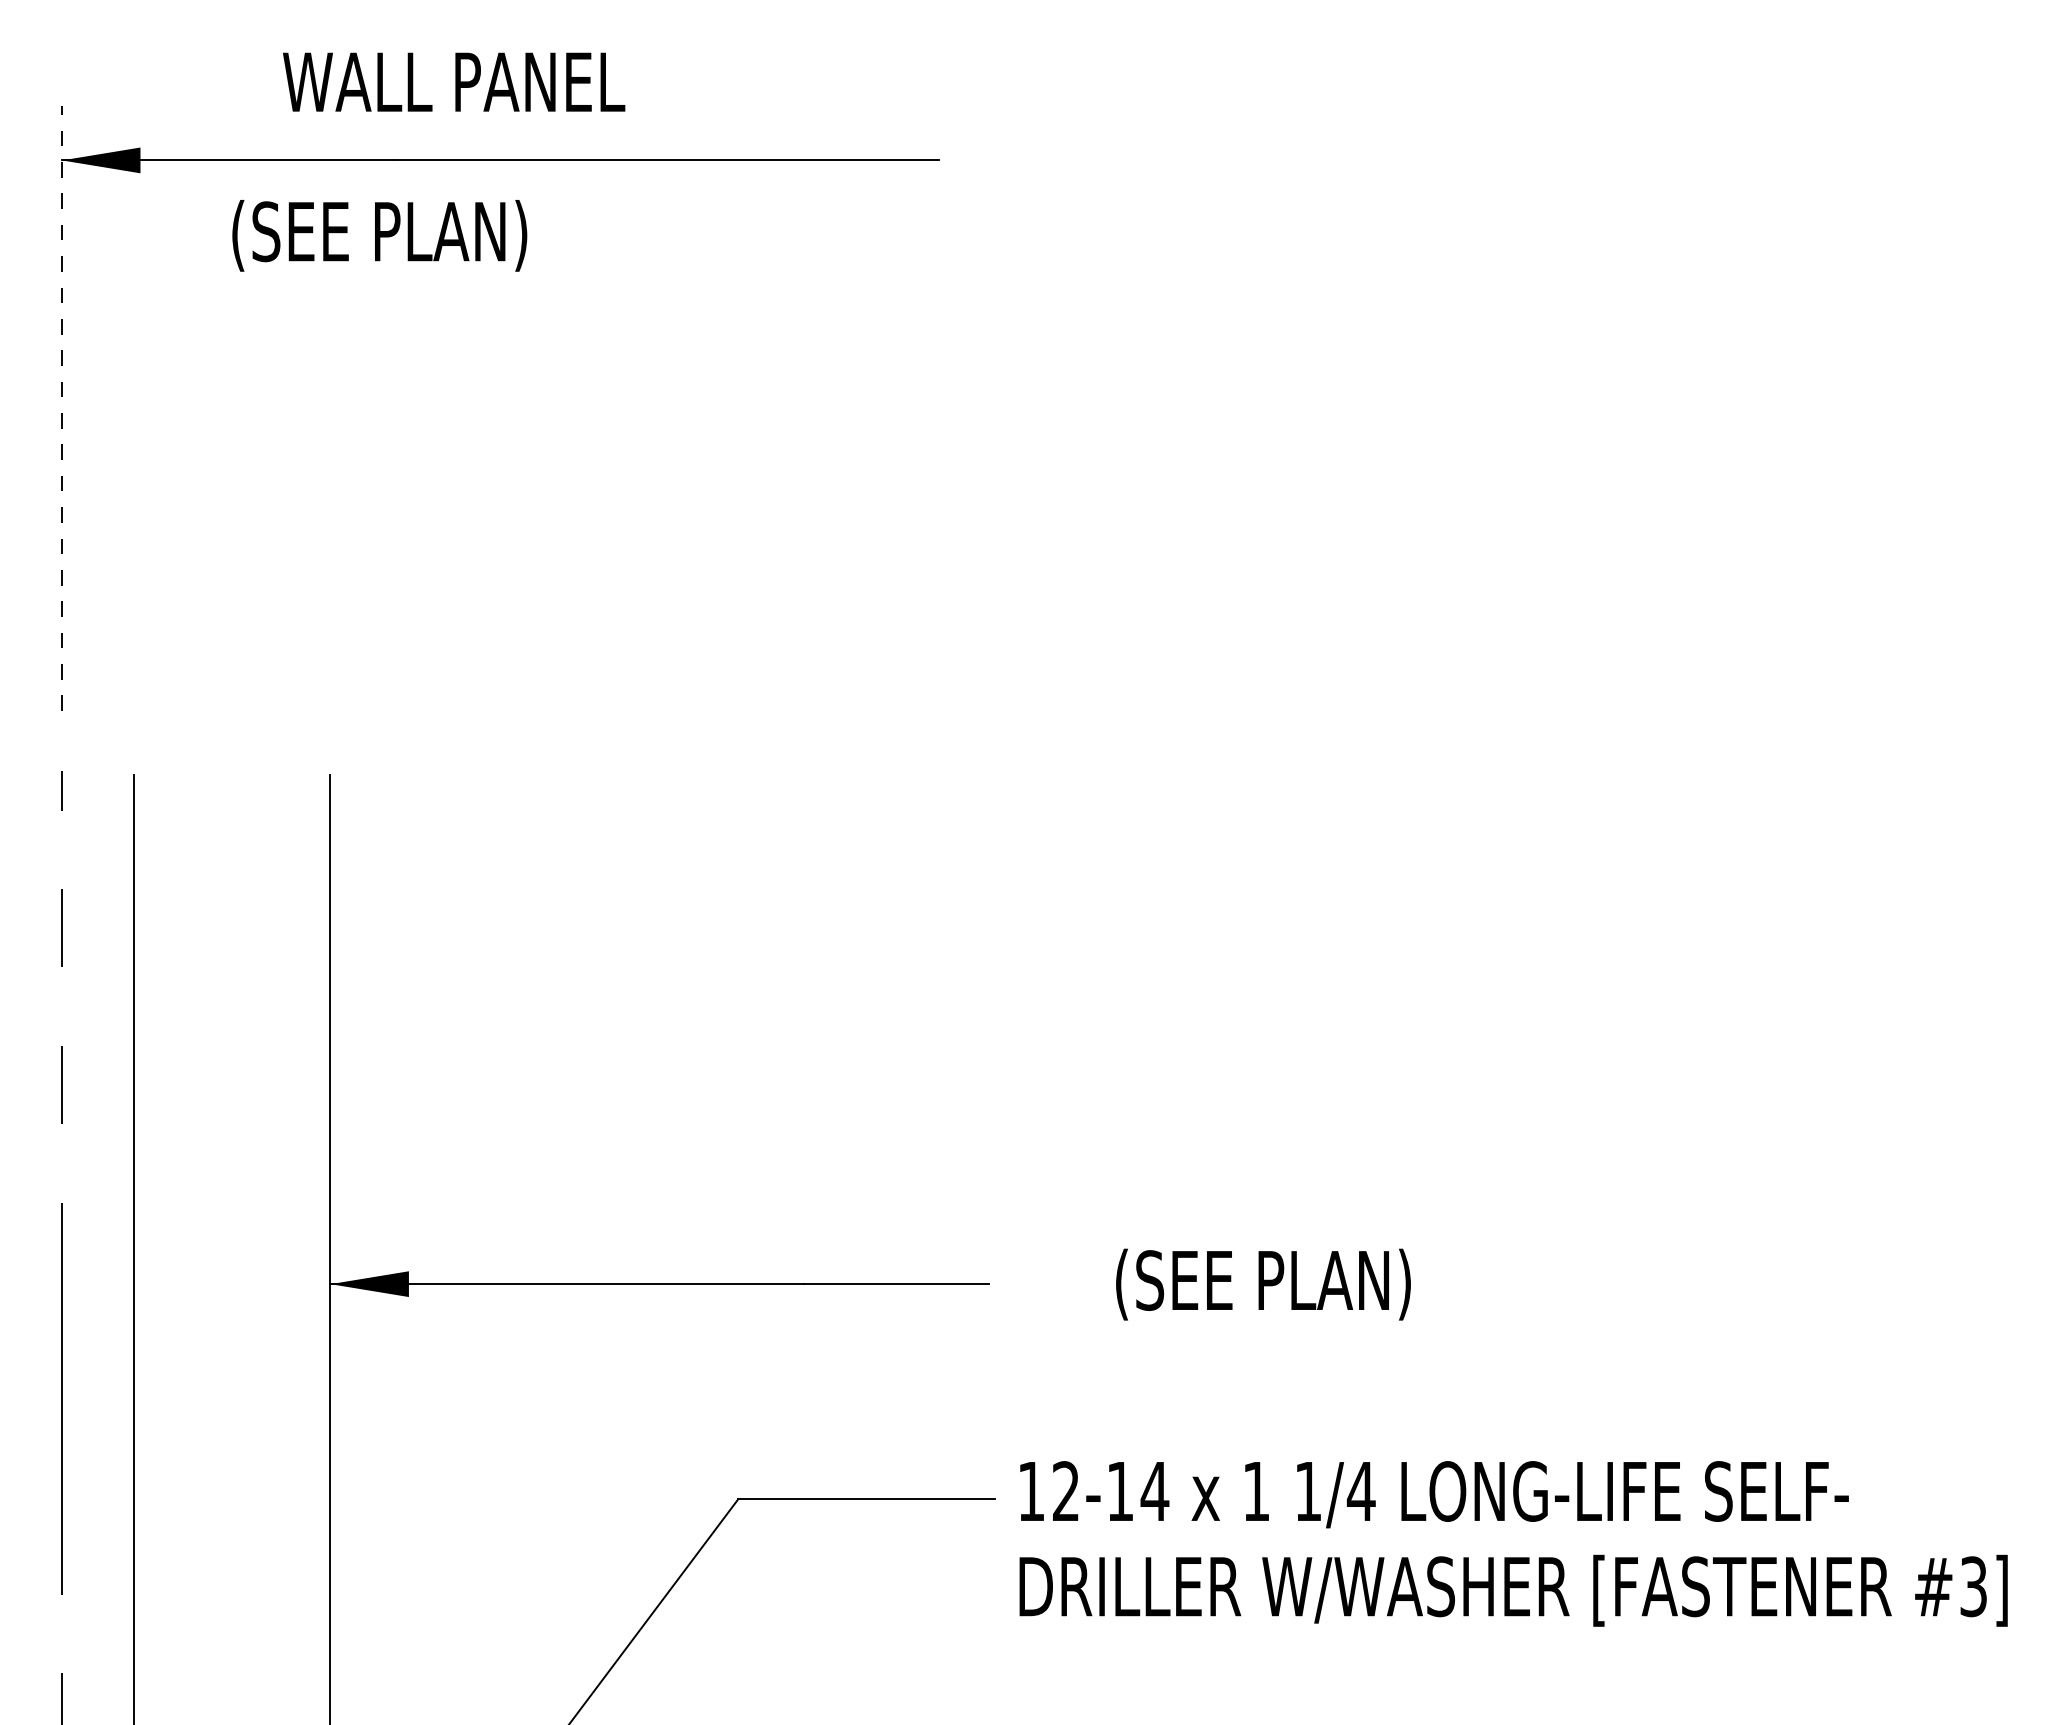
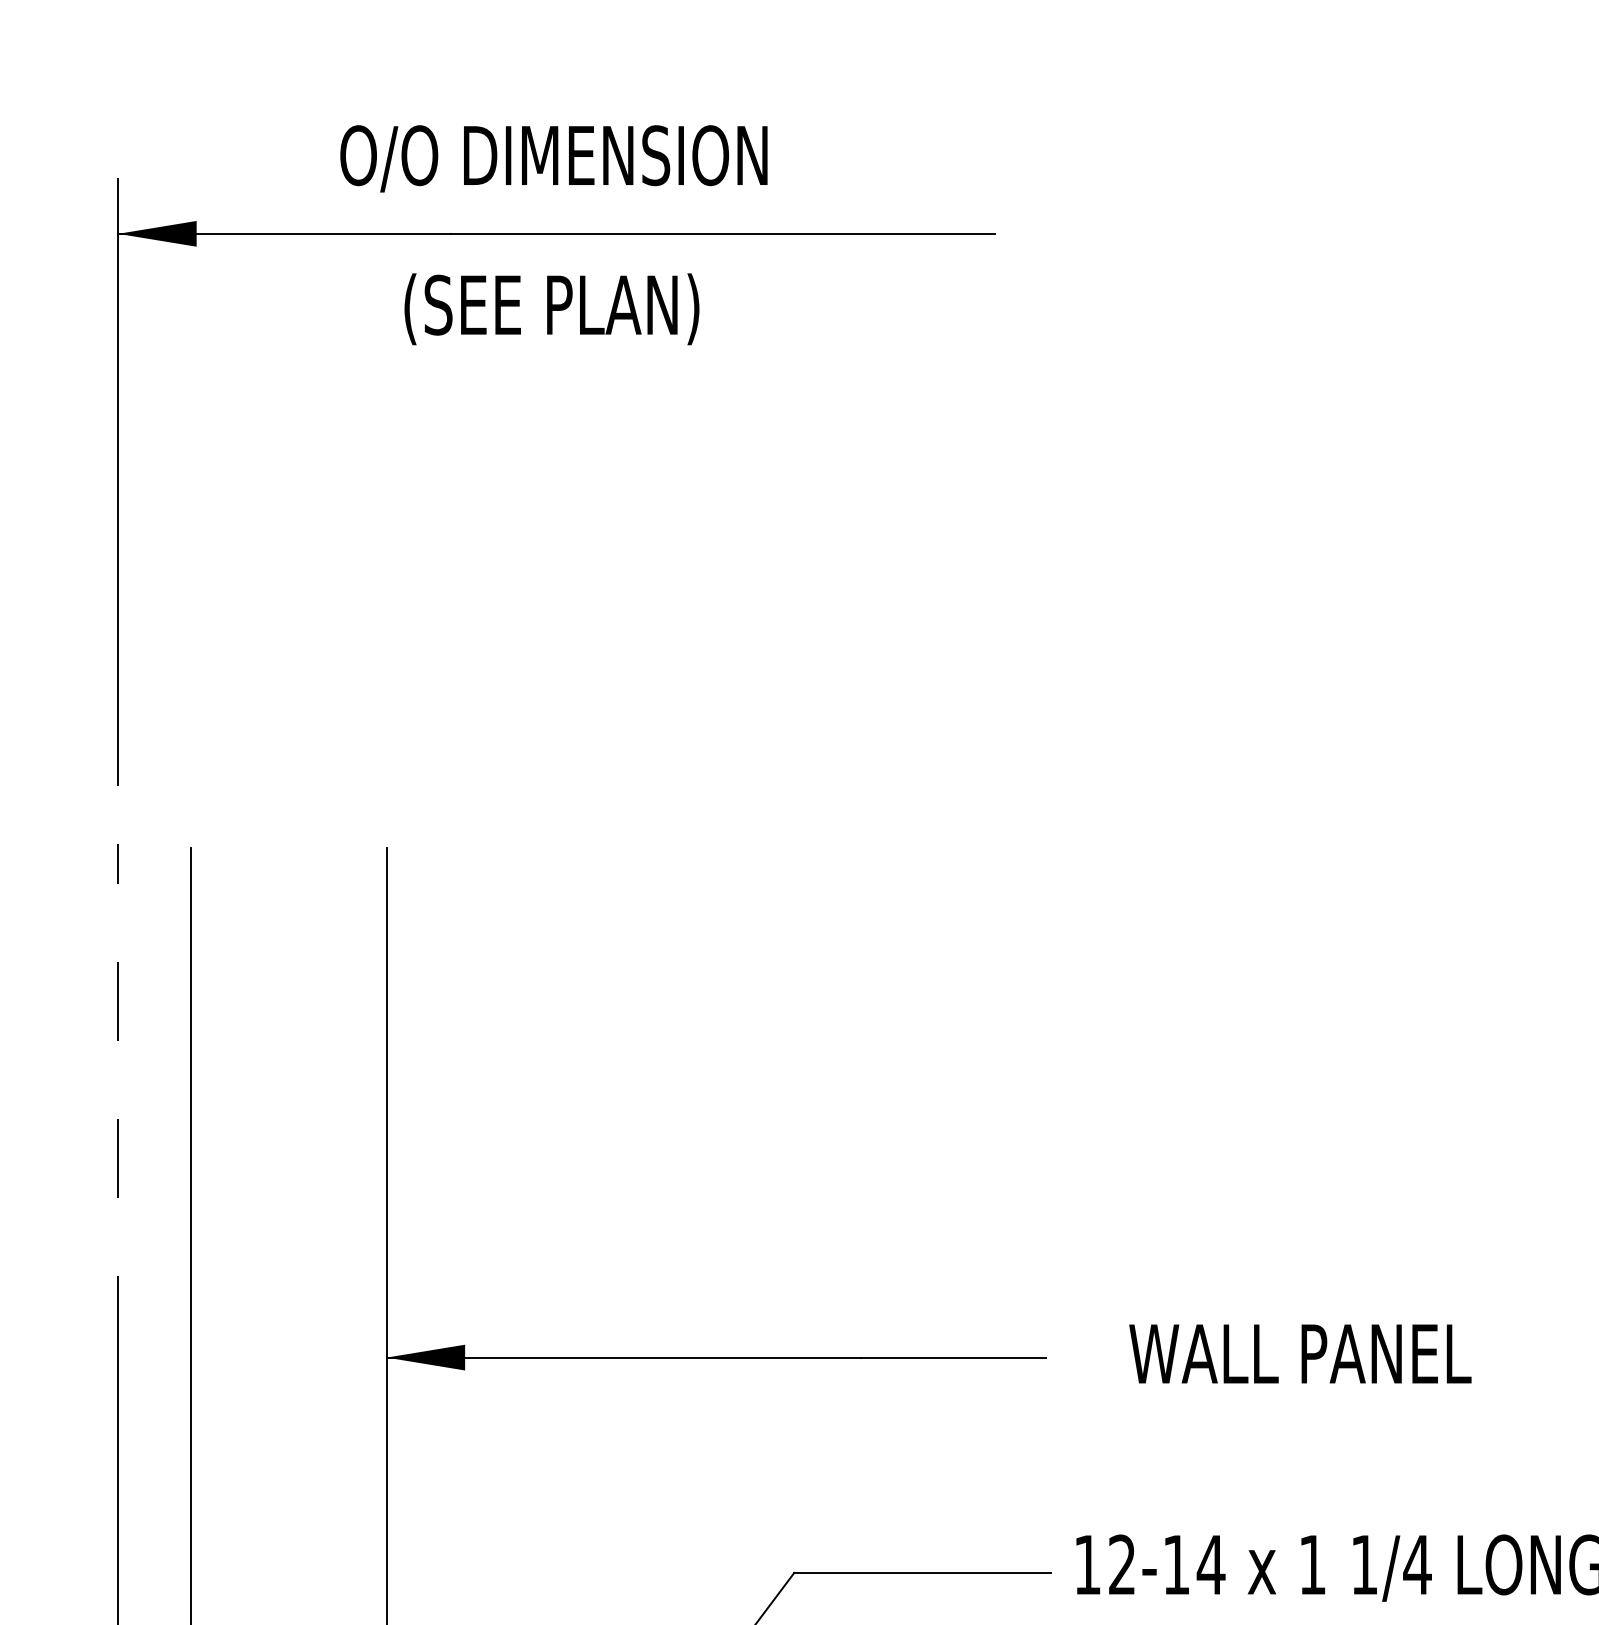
text: (497, 85) -> (553, 158), WALL PANEL -> O/O DIMENSION
text: (379, 235) -> (551, 308), moved
line: (62, 408) -> (118, 481), dashed -> solid
text: (1244, 1284) -> (1300, 1357), (SEE PLAN) -> WALL PANEL

